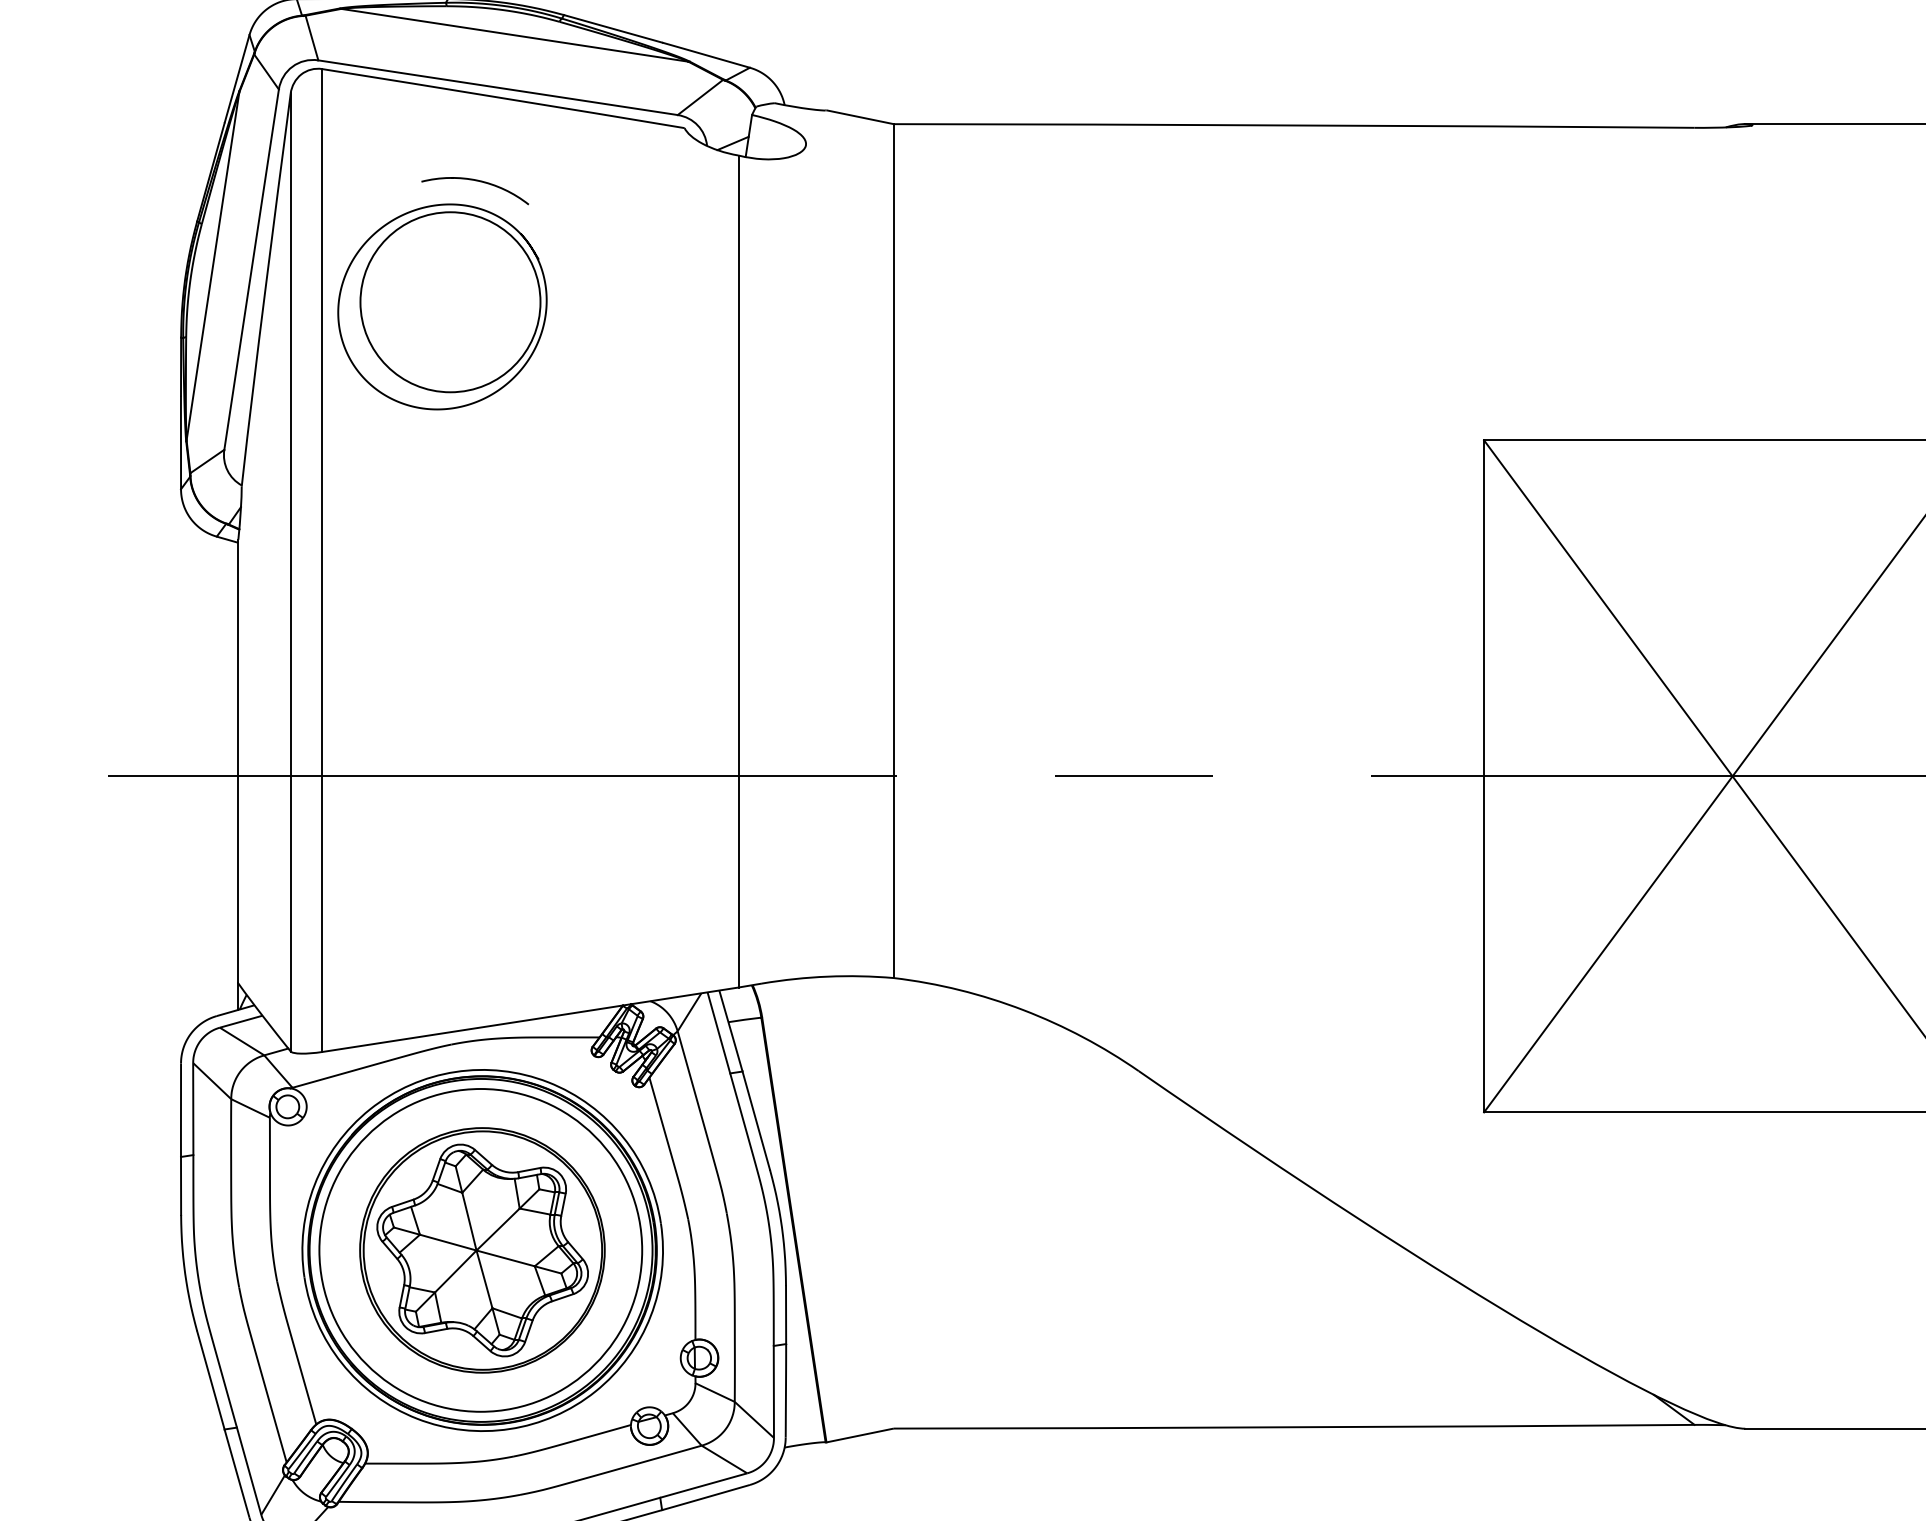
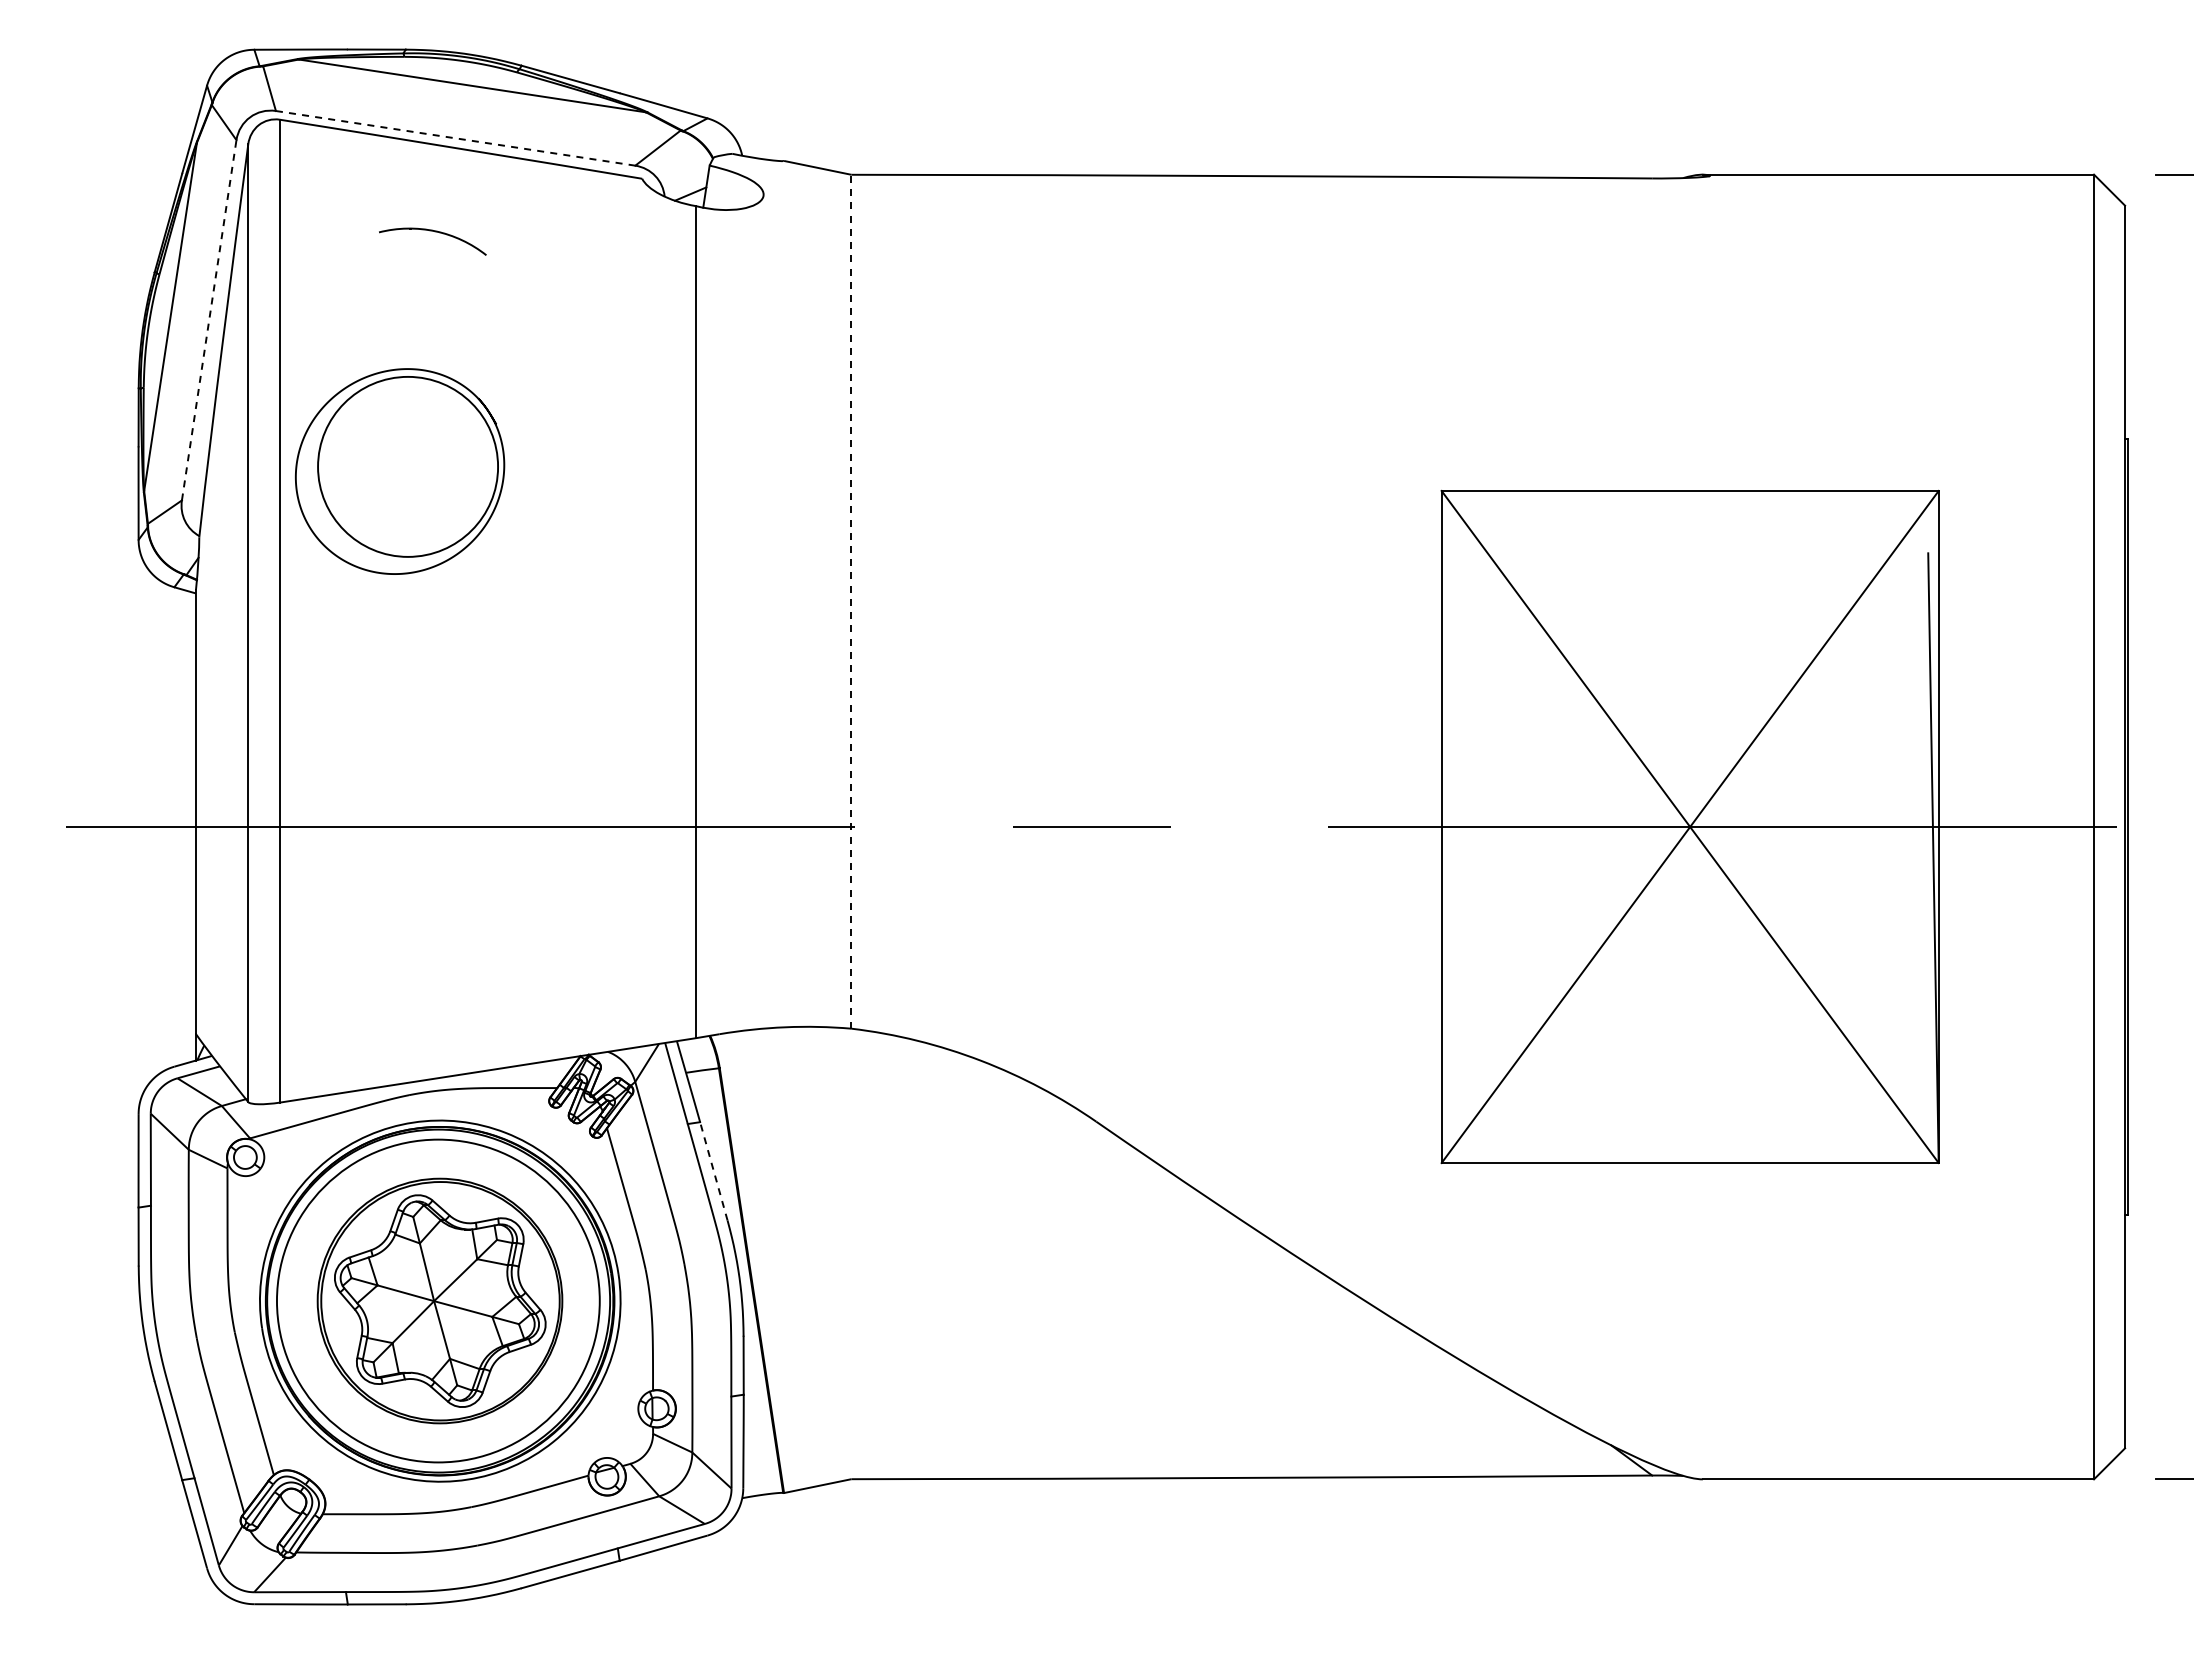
line: (497, 87) -> (455, 138), solid -> dashed
line: (251, 268) -> (209, 319), solid -> dashed
part: (442, 306) -> (400, 471), moved
line: (893, 550) -> (851, 601), solid -> dashed
line: (755, 1119) -> (713, 1170), solid -> dashed

